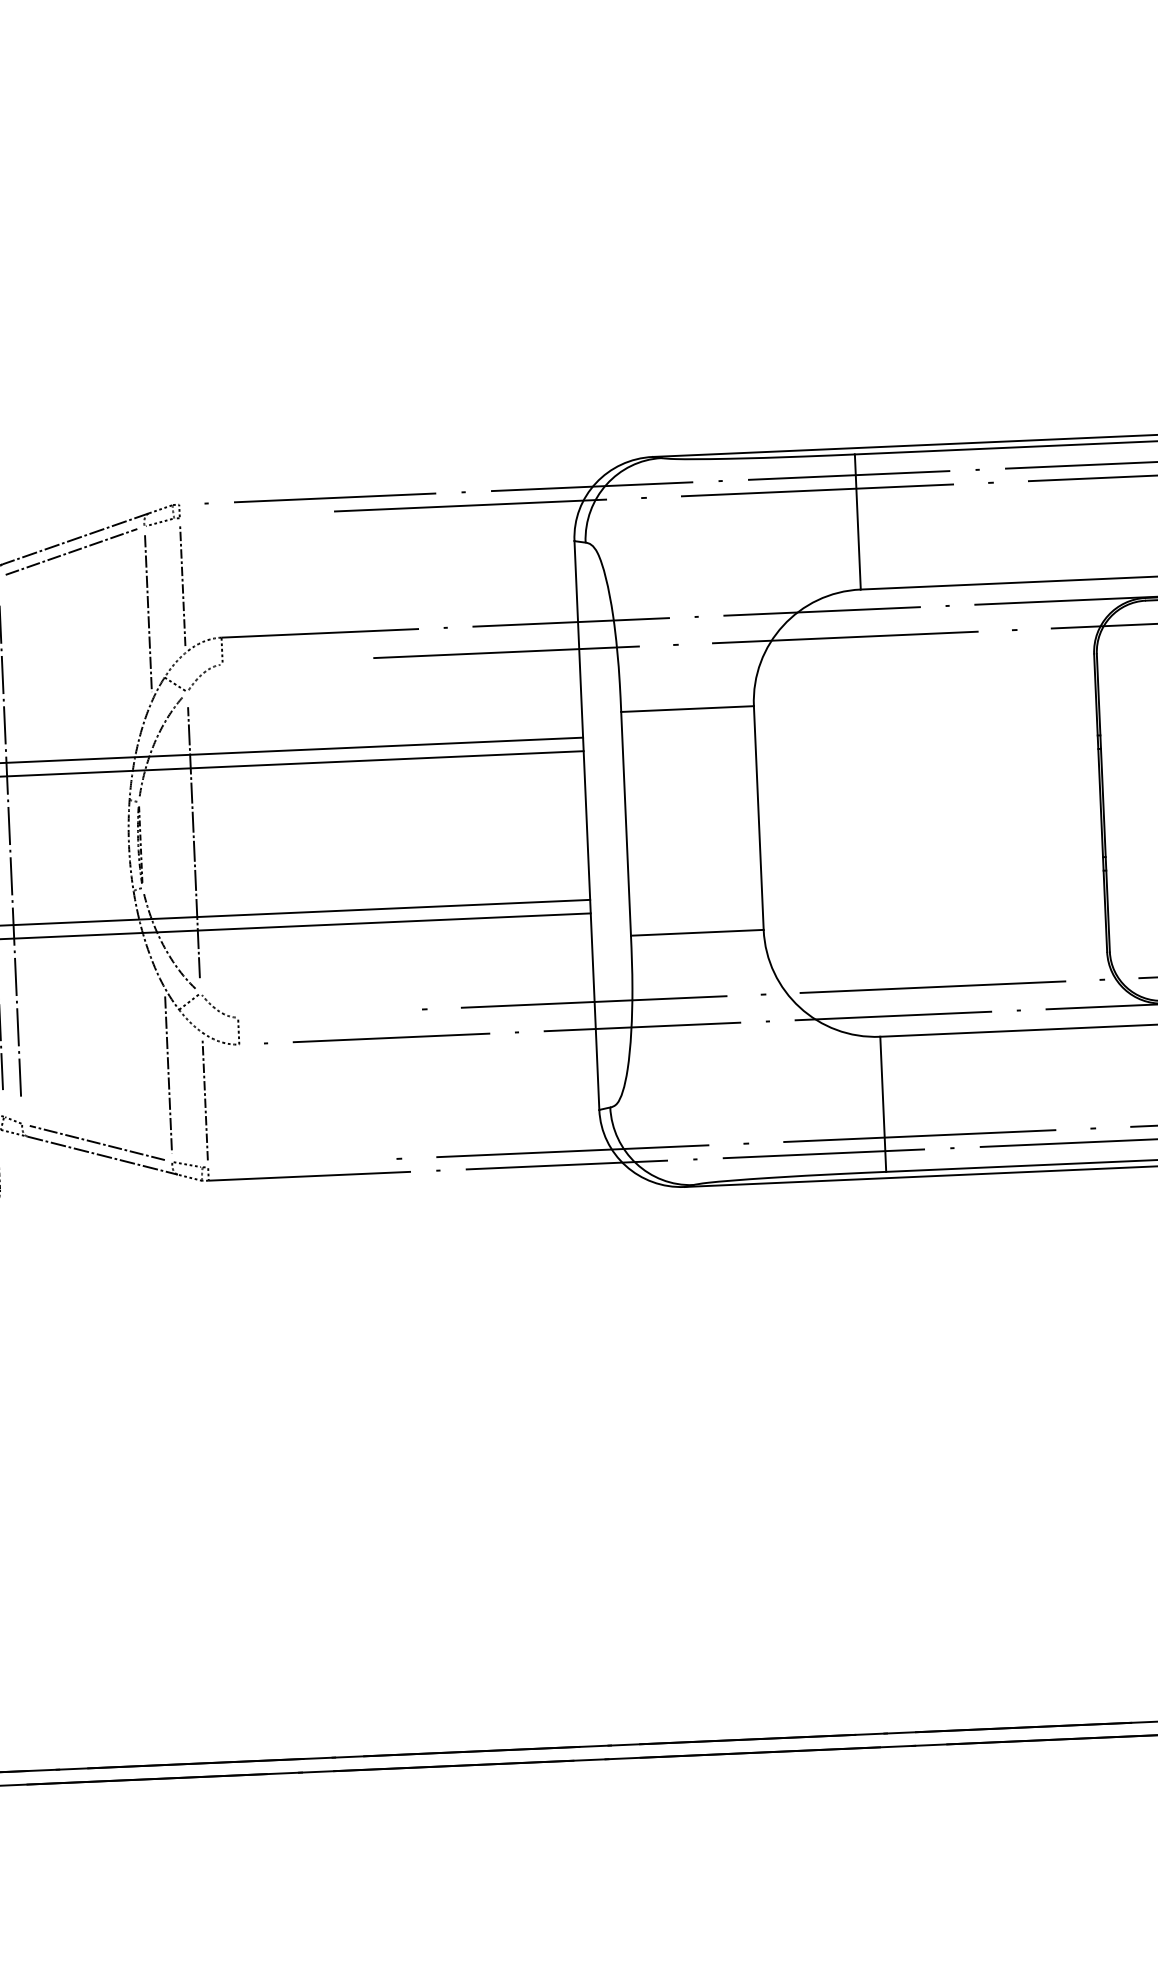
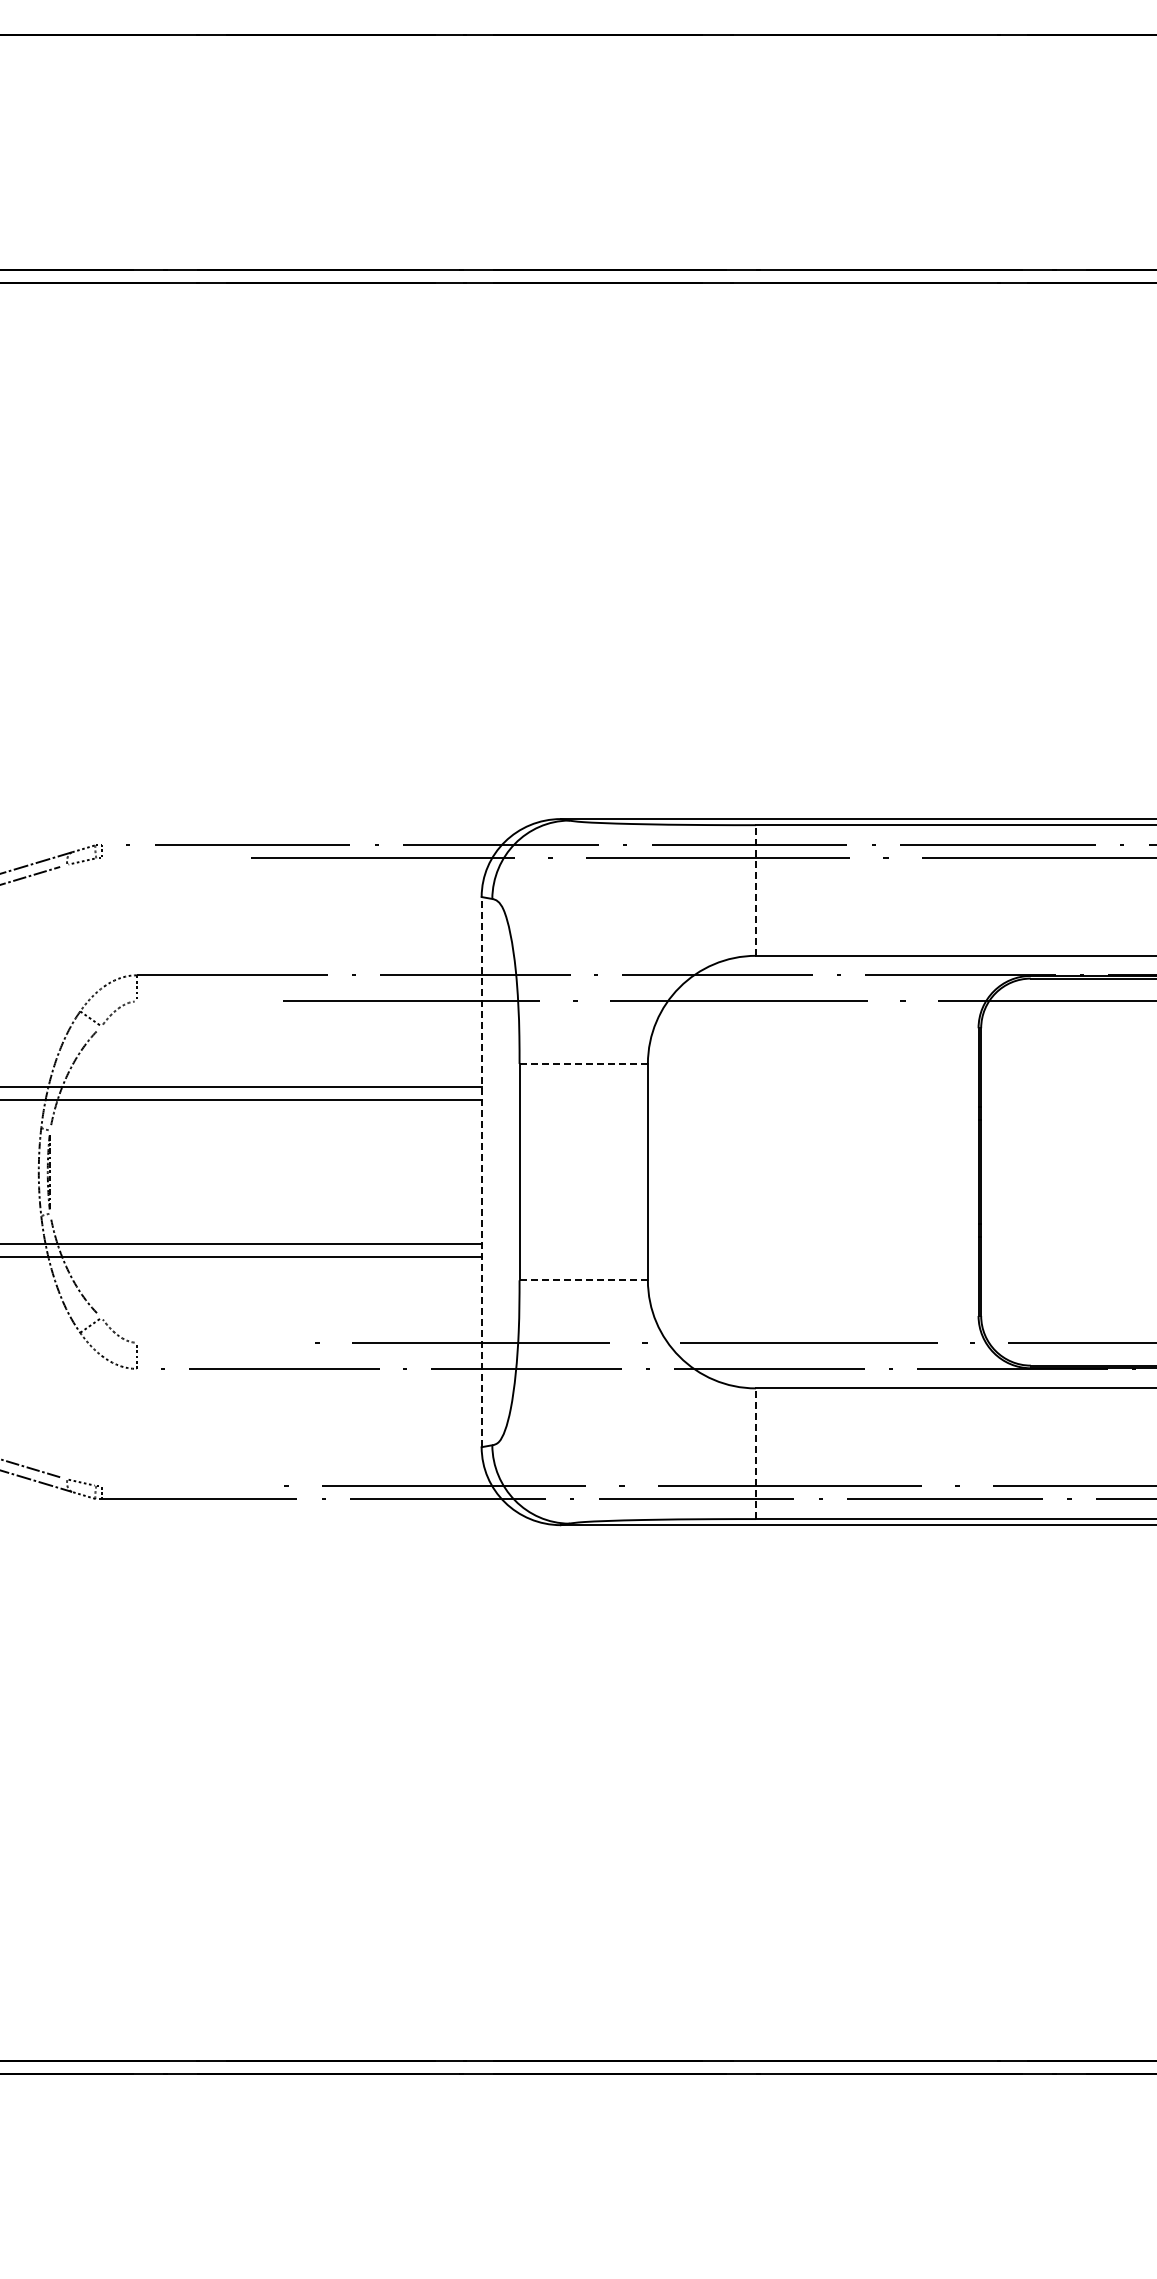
line: (857, 522) -> (755, 890), solid -> dashed
line: (182, 584) -> (101, 922), removed
line: (148, 613) -> (67, 948), removed
line: (688, 708) -> (584, 1063), solid -> dashed
line: (586, 824) -> (481, 1171), solid -> dashed
line: (193, 843) -> (101, 1172), removed
line: (697, 933) -> (583, 1280), solid -> dashed
line: (168, 1075) -> (67, 1395), removed
line: (205, 1099) -> (101, 1420), removed
line: (882, 1104) -> (755, 1453), solid -> dashed

